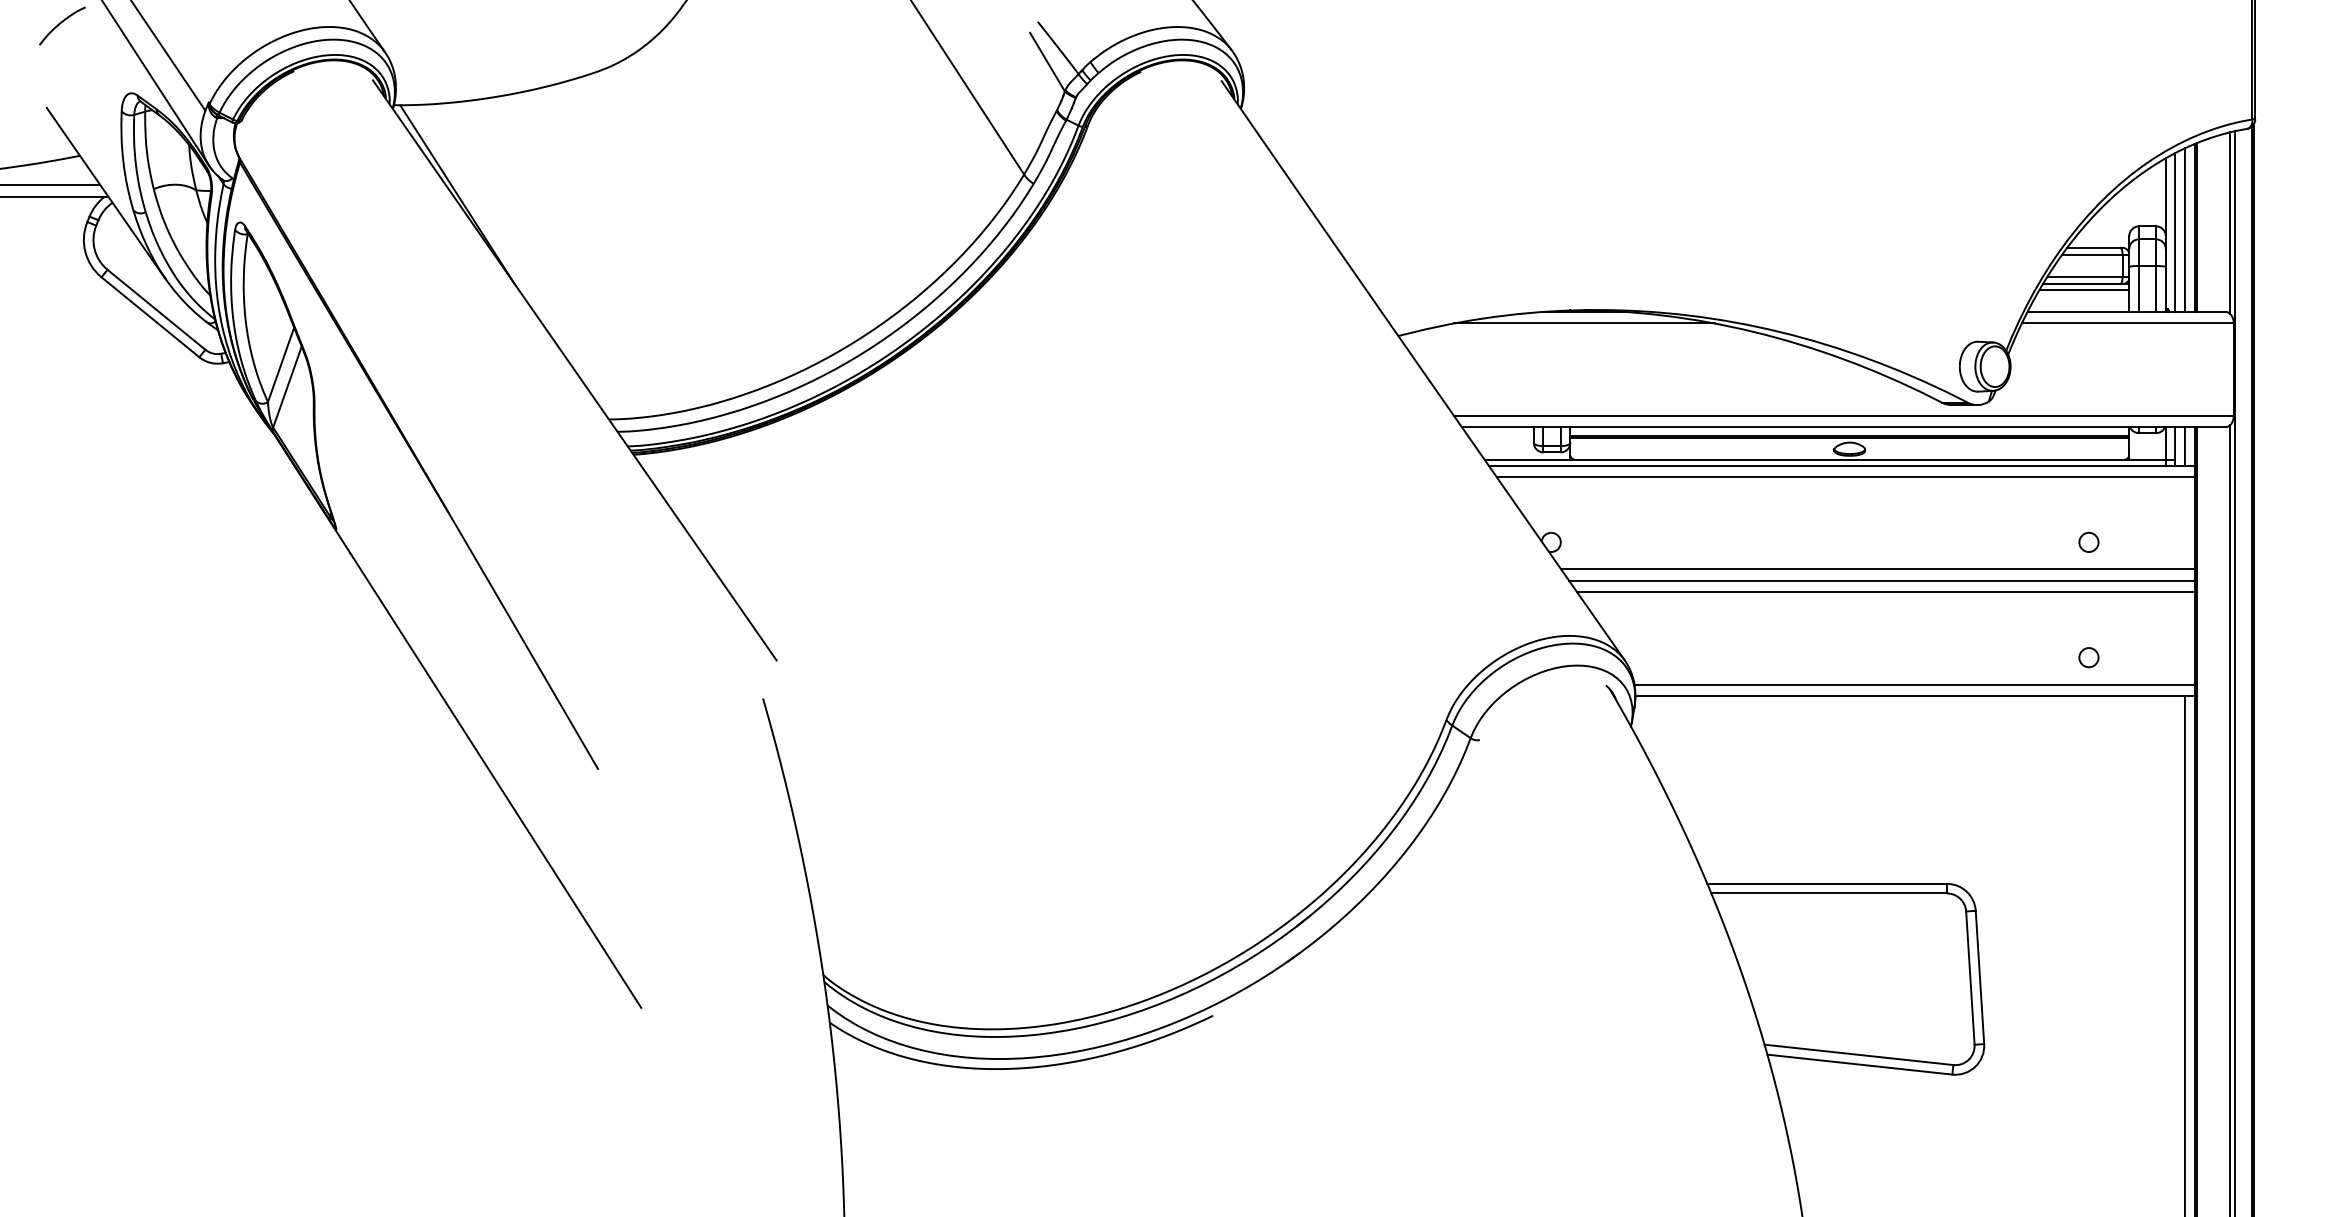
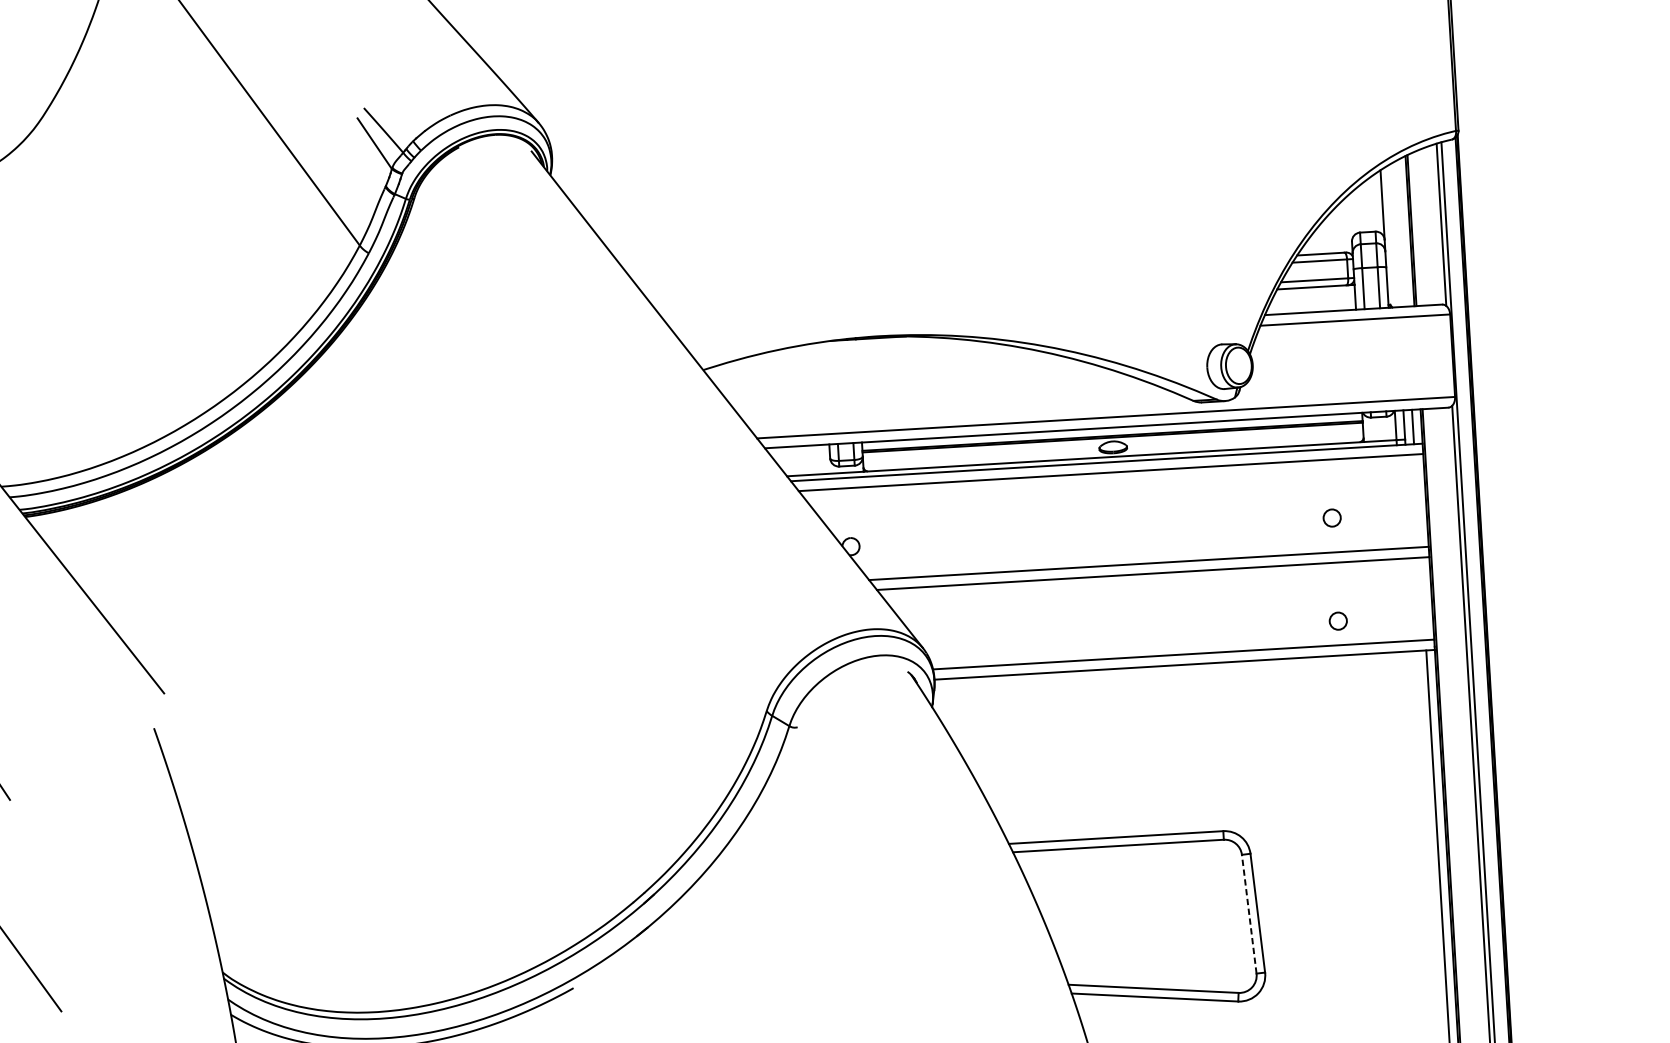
line: (2184, 229) -> (1401, 232), removed
line: (2175, 232) -> (1393, 236), removed
line: (2084, 289) -> (1314, 291), removed
line: (1583, 323) -> (868, 349), removed
line: (1877, 569) -> (1144, 553), removed
line: (1970, 978) -> (1249, 914), solid -> dashed

